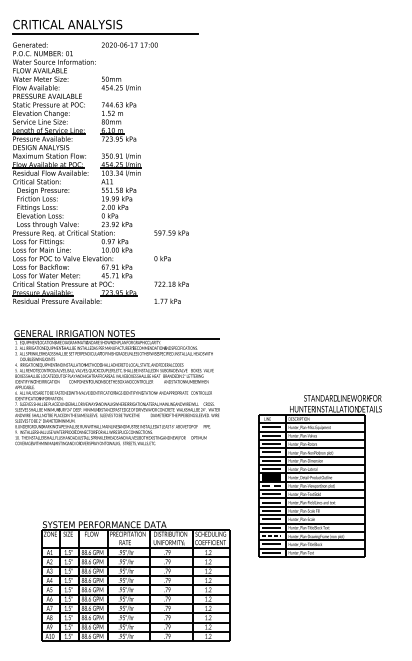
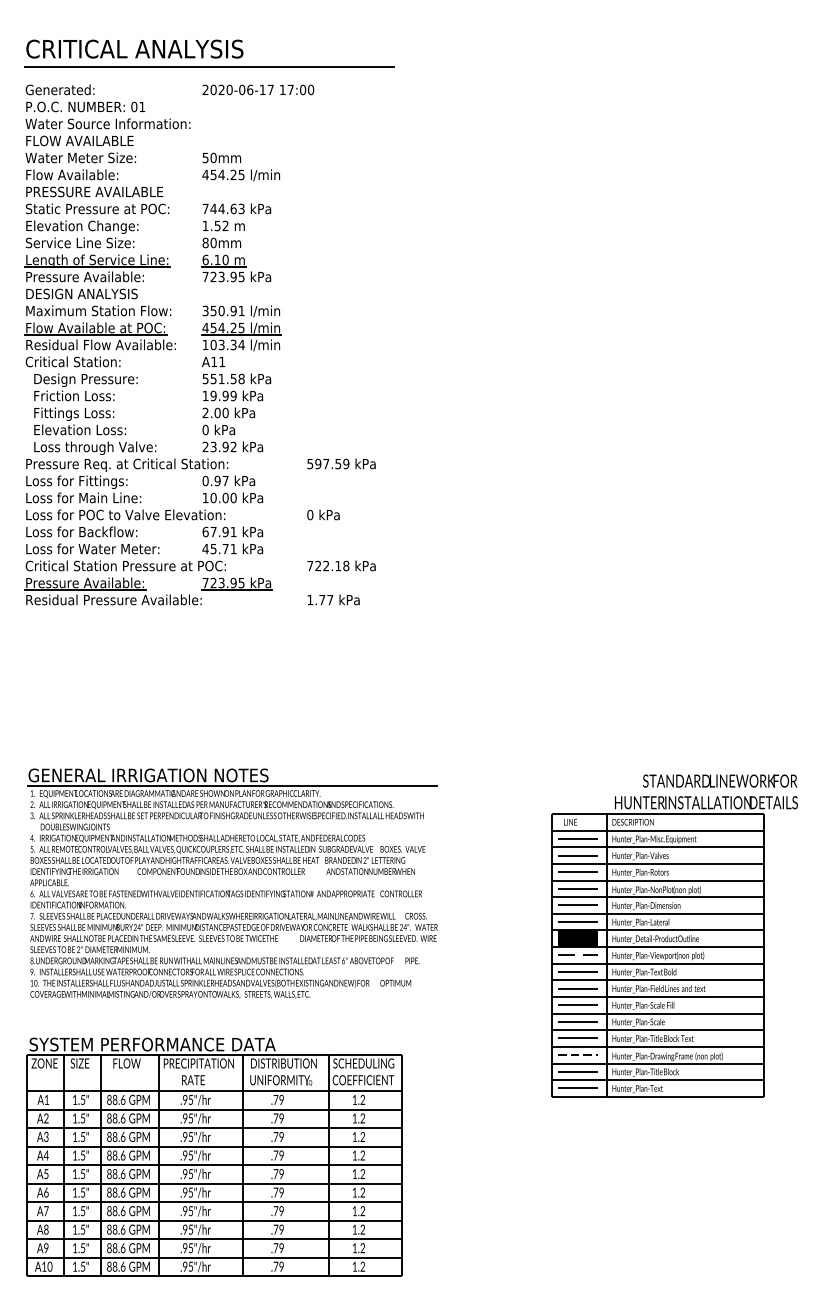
part: (116, 387) -> (231, 882), moved
part: (319, 476) -> (673, 936), moved
part: (135, 581) -> (213, 1157), moved

